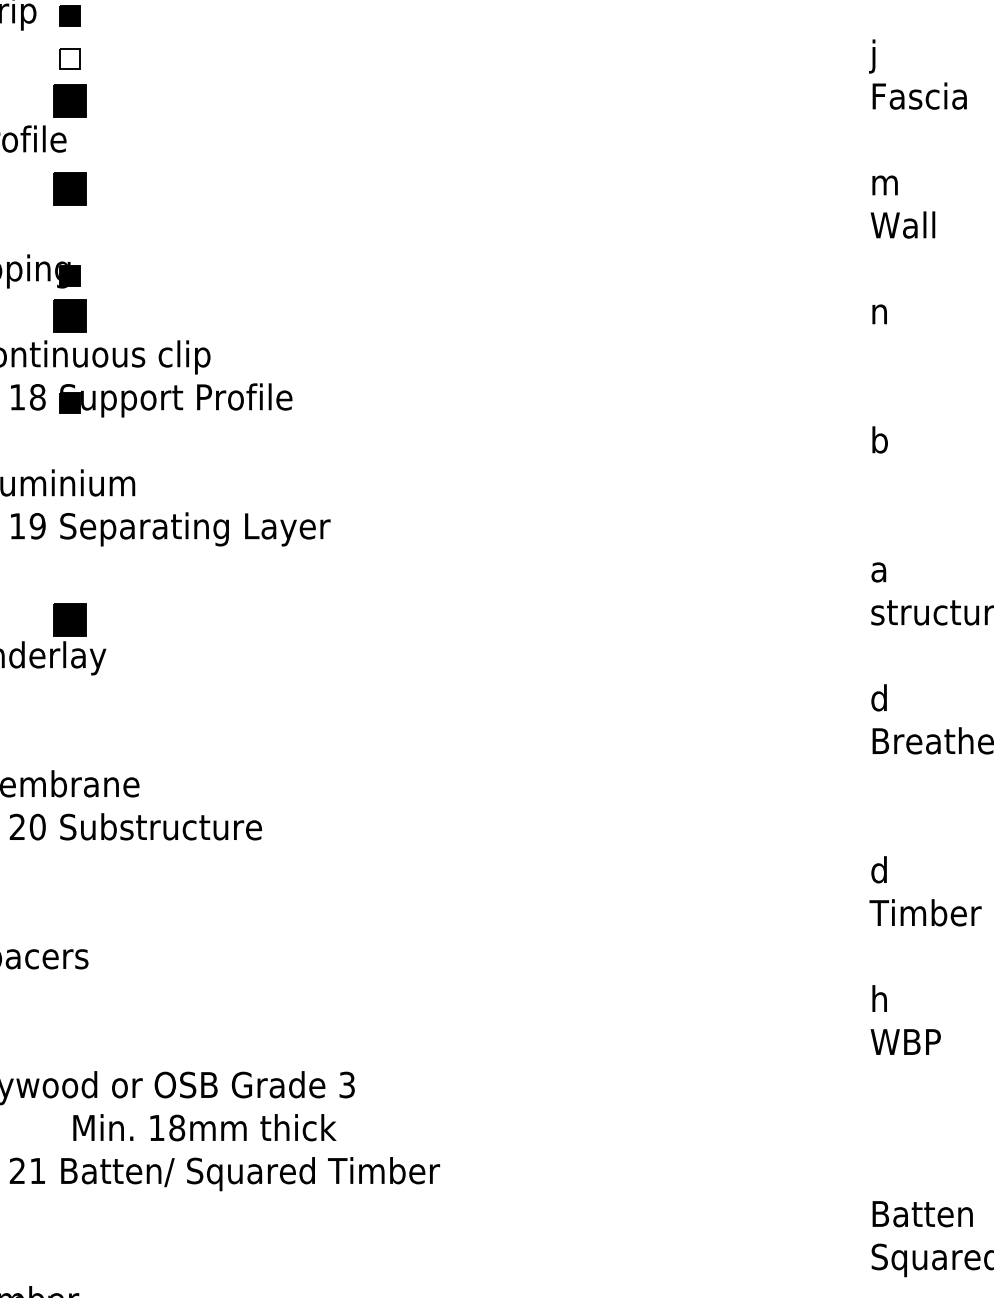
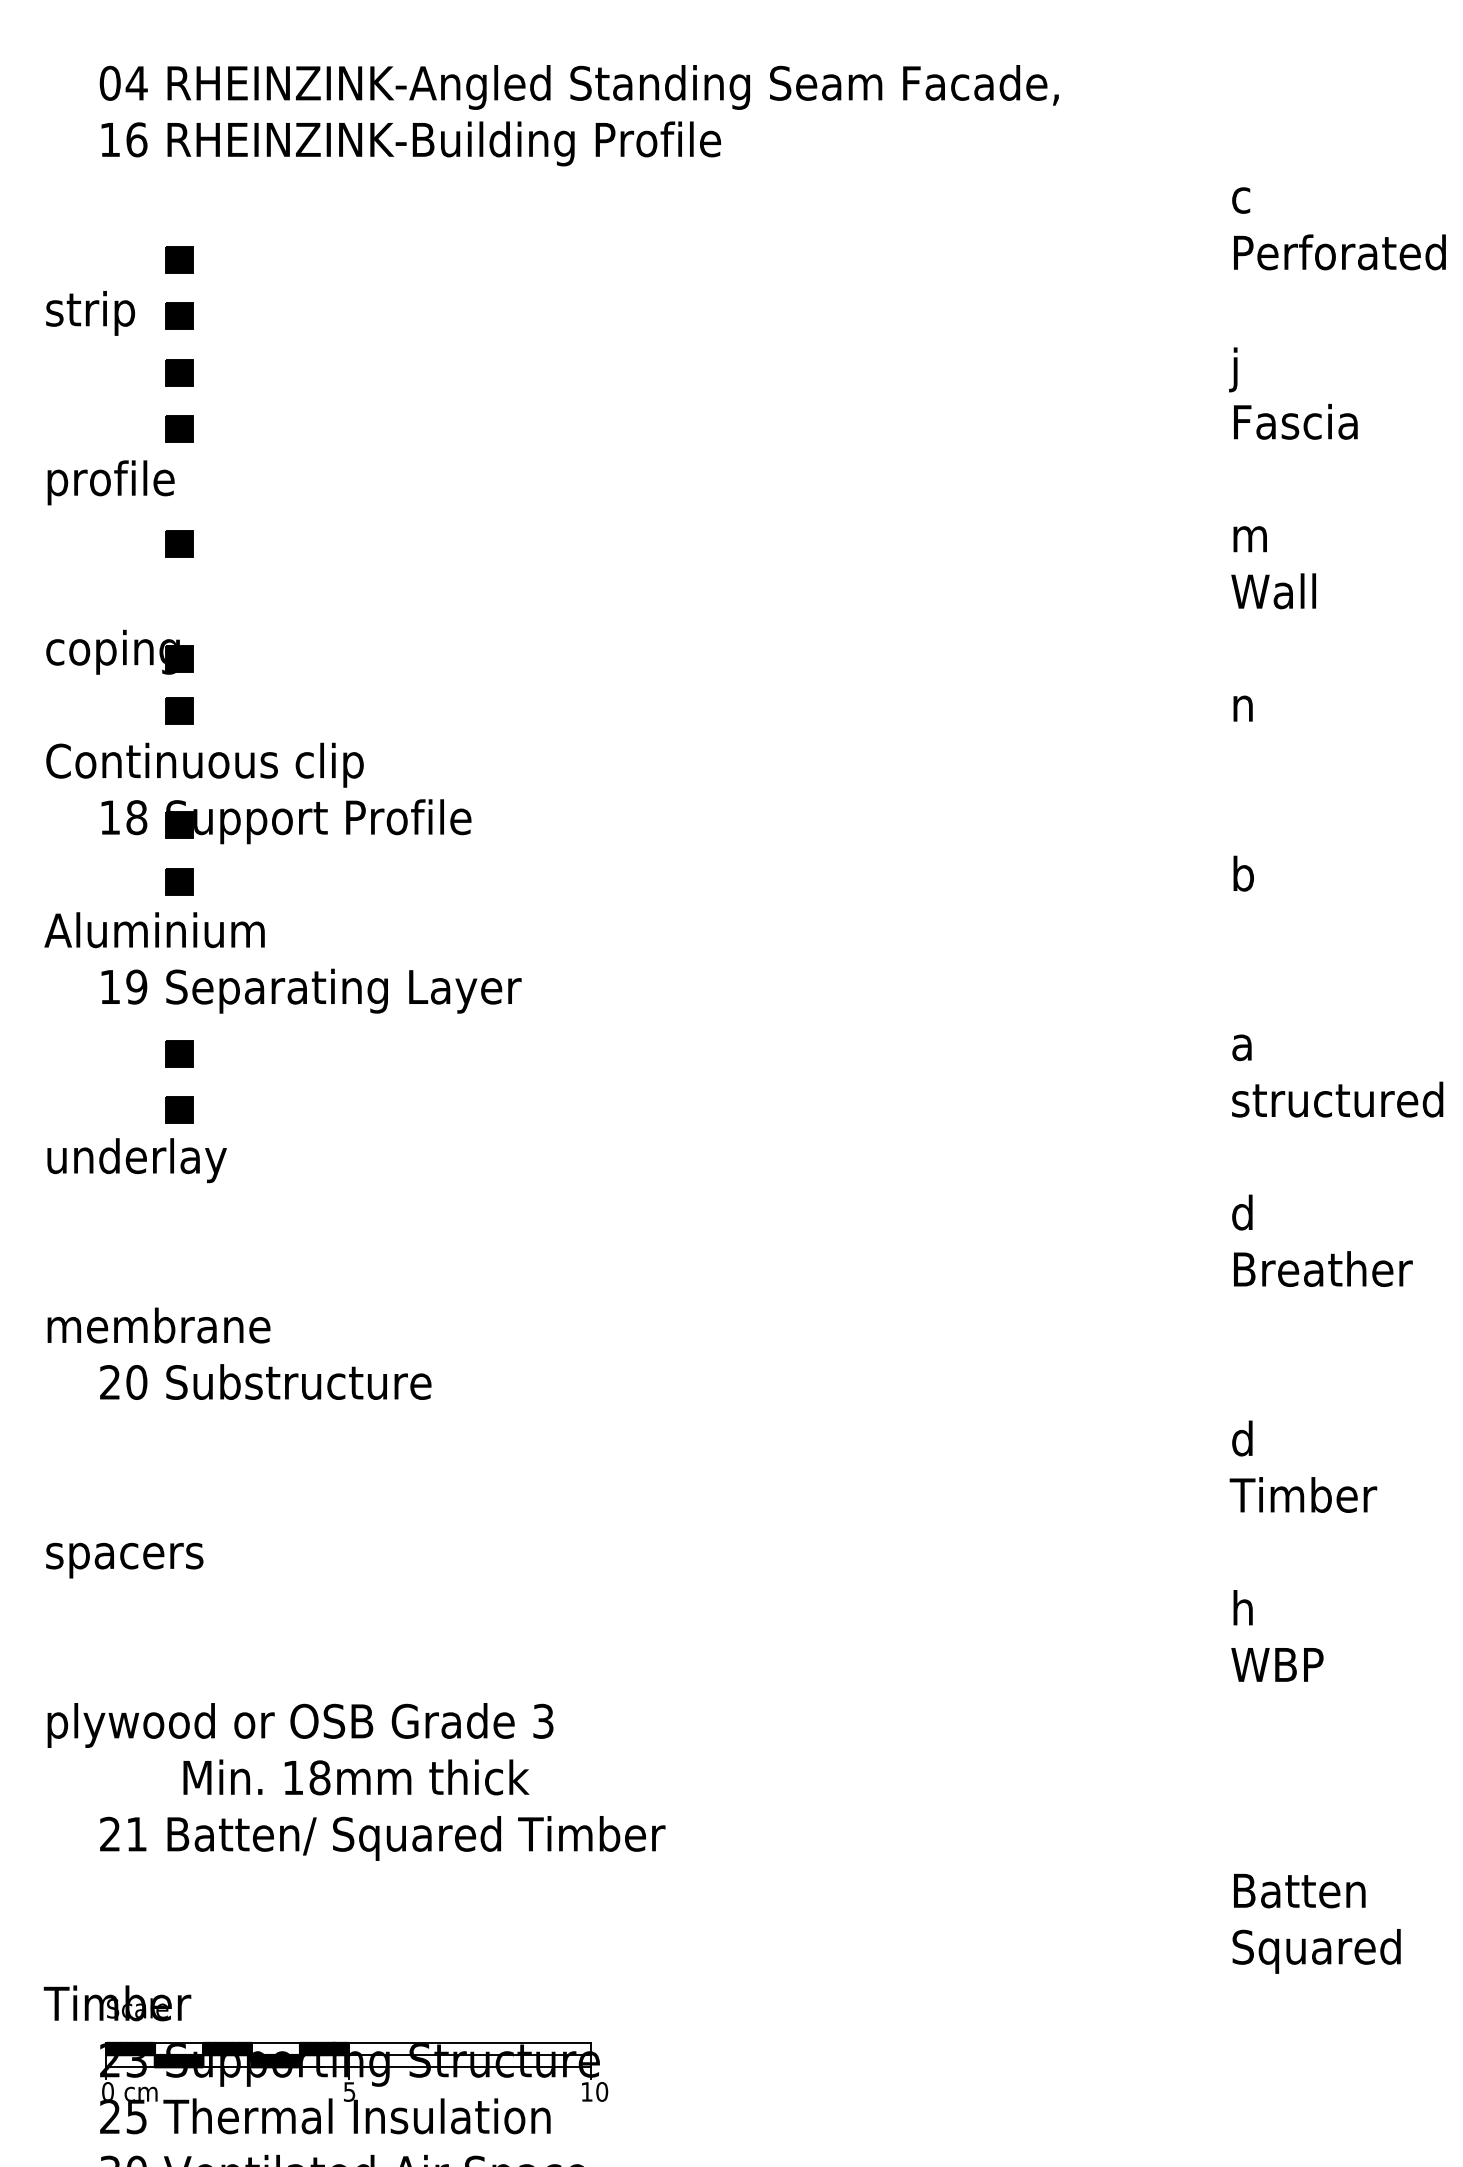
fill: (70, 58) -> (179, 372), added
part: (70, 101) -> (179, 428), size x0.62
part: (70, 188) -> (179, 543), size x0.62
part: (70, 315) -> (179, 710), size x0.62
part: (70, 445) -> (179, 881), added
part: (70, 576) -> (179, 1053), added
part: (70, 619) -> (179, 1109), size x0.62

